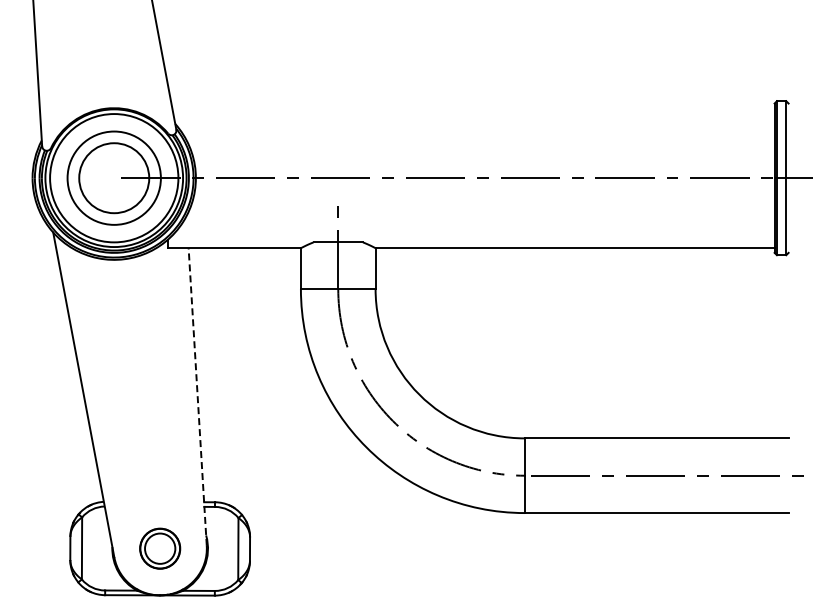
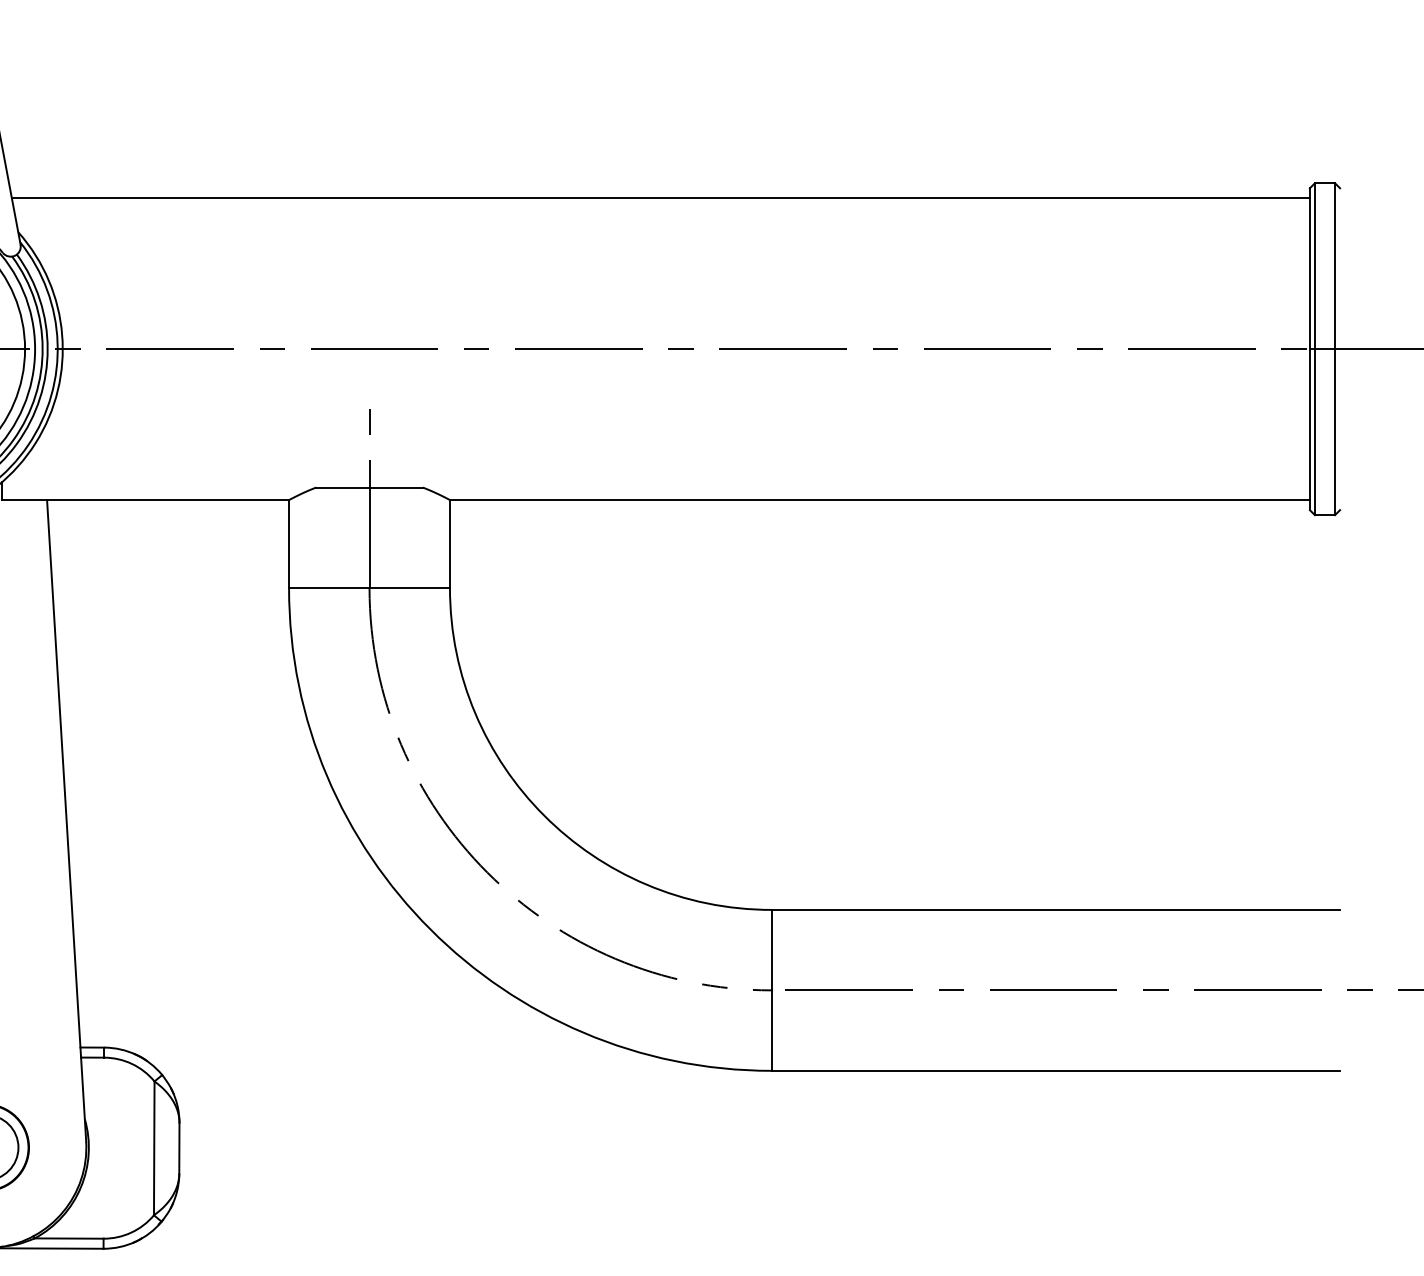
line: (473, 108) -> (660, 198), added
line: (197, 396) -> (66, 819), dashed -> solid

